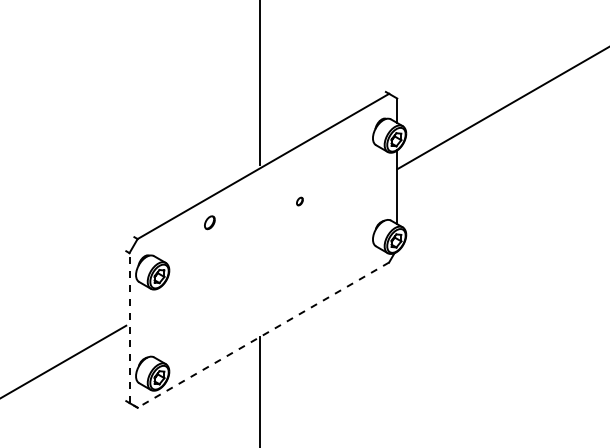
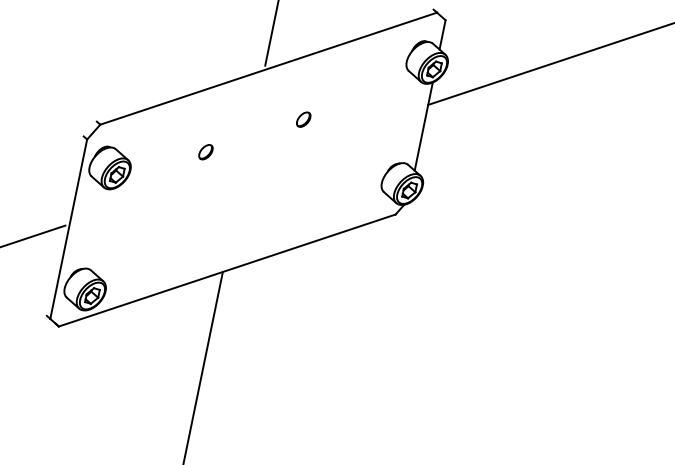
part: (299, 201) -> (303, 119), size x1.67
part: (209, 222) -> (205, 151), moved
line: (129, 328) -> (68, 229), dashed -> solid
line: (262, 335) -> (226, 270), dashed -> solid

